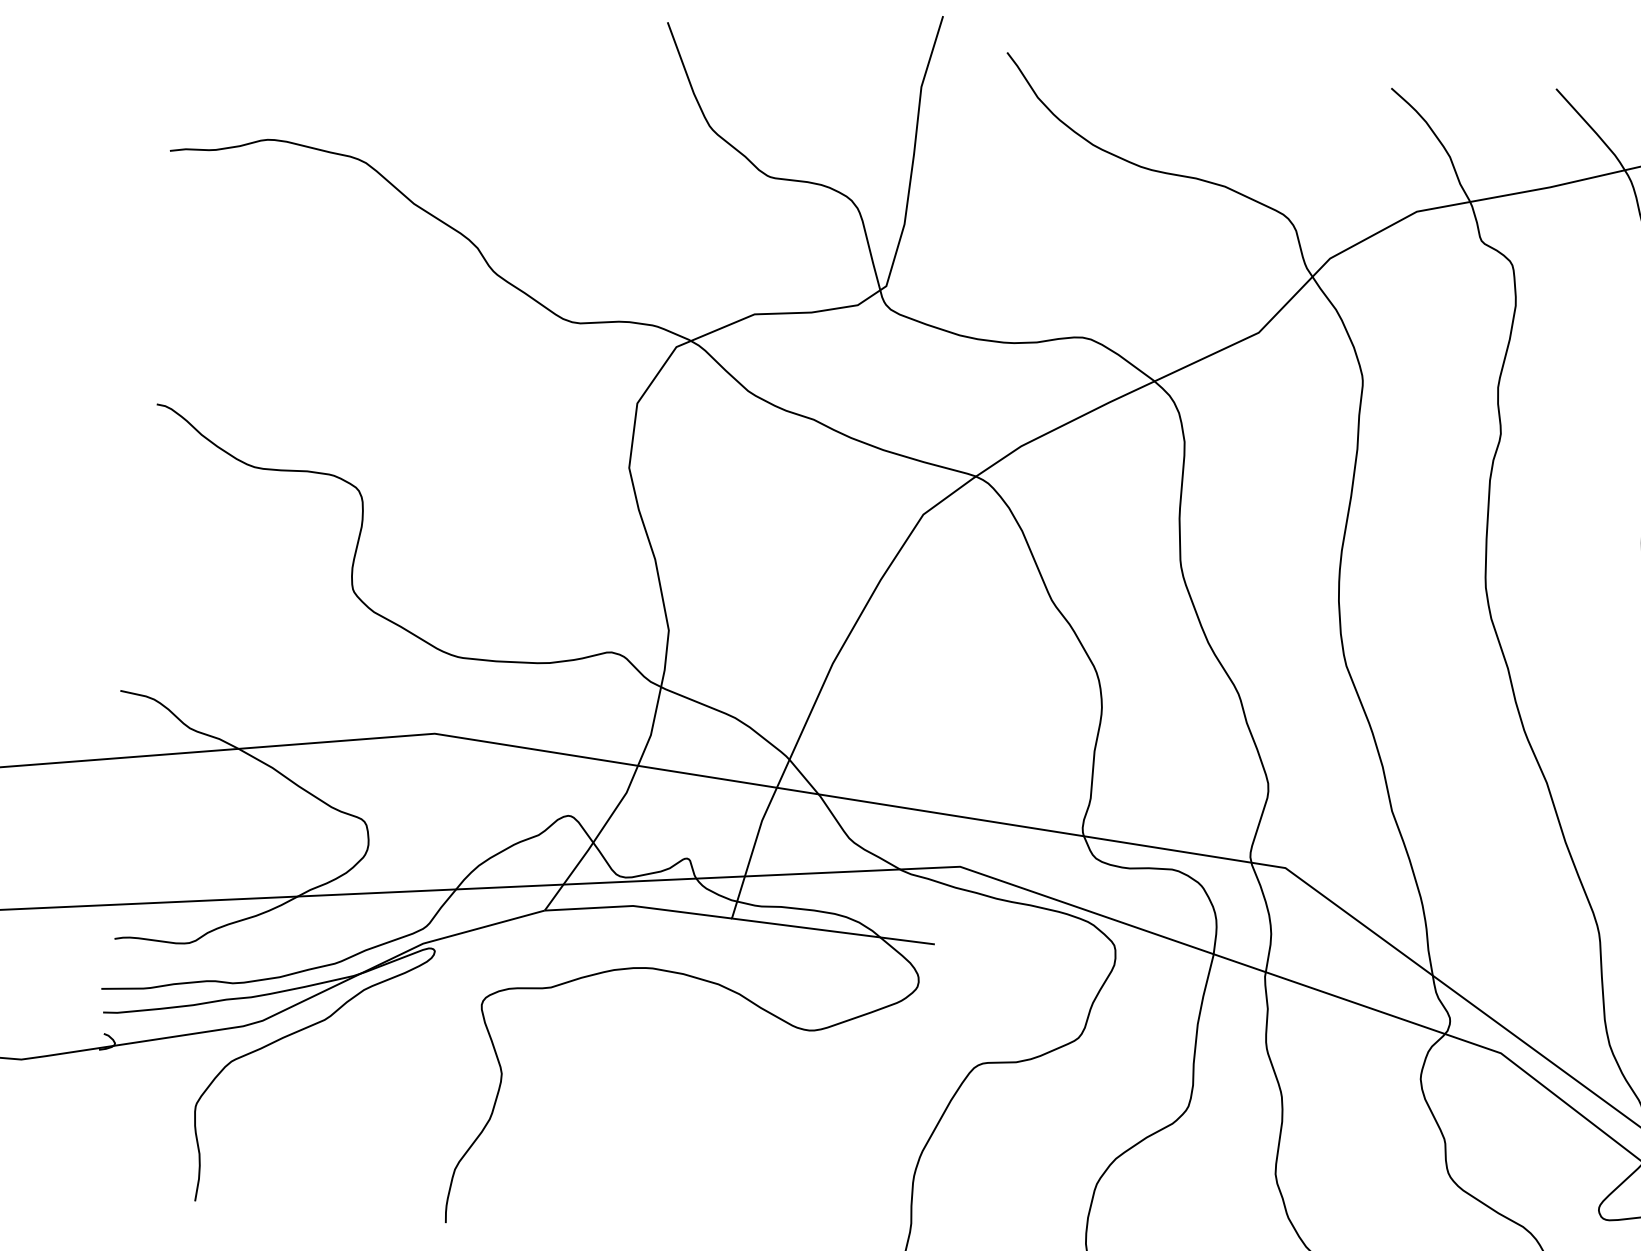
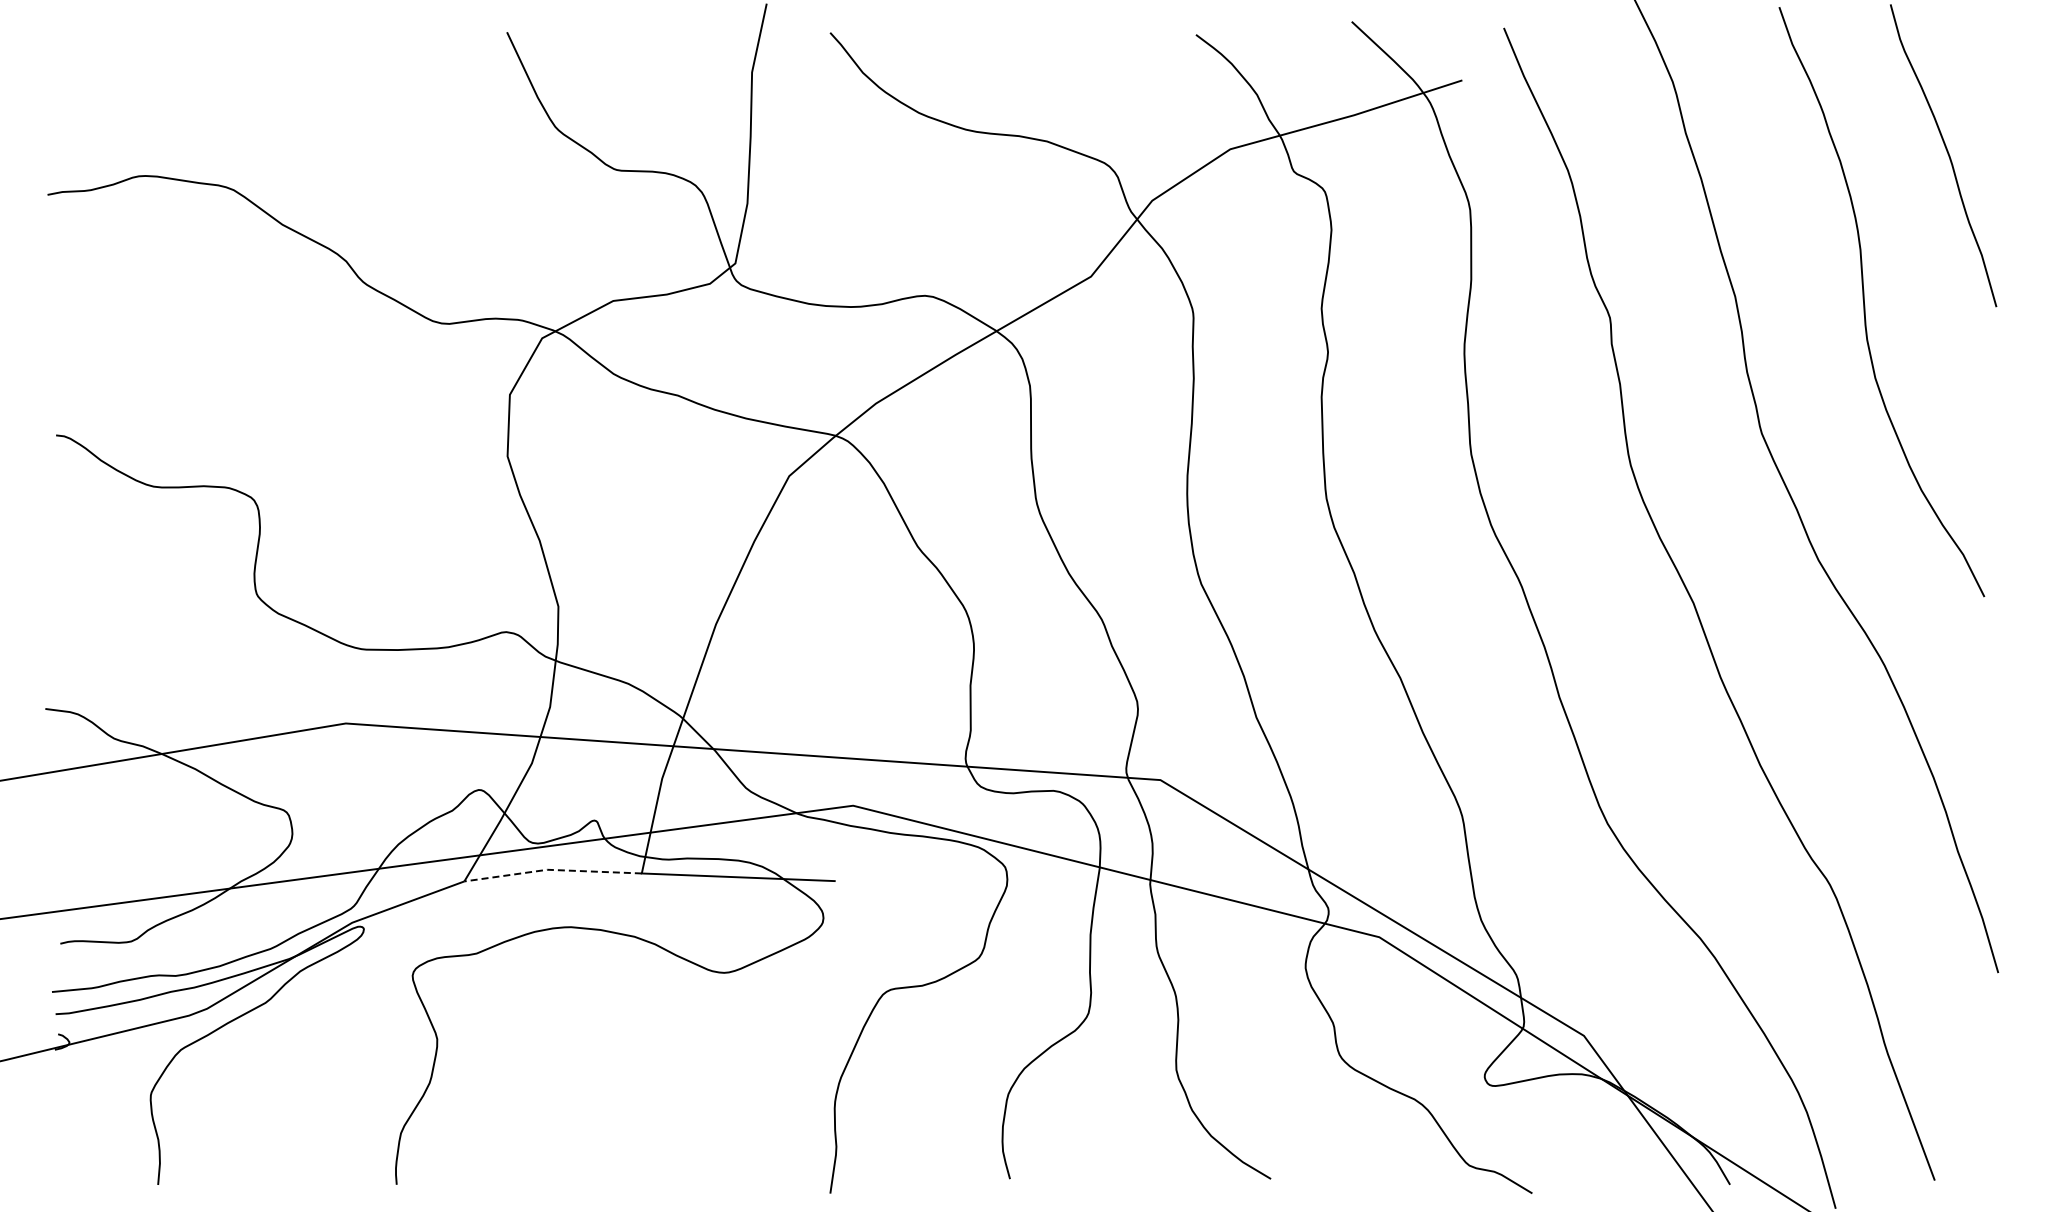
line: (638, 906) -> (552, 869), solid -> dashed

